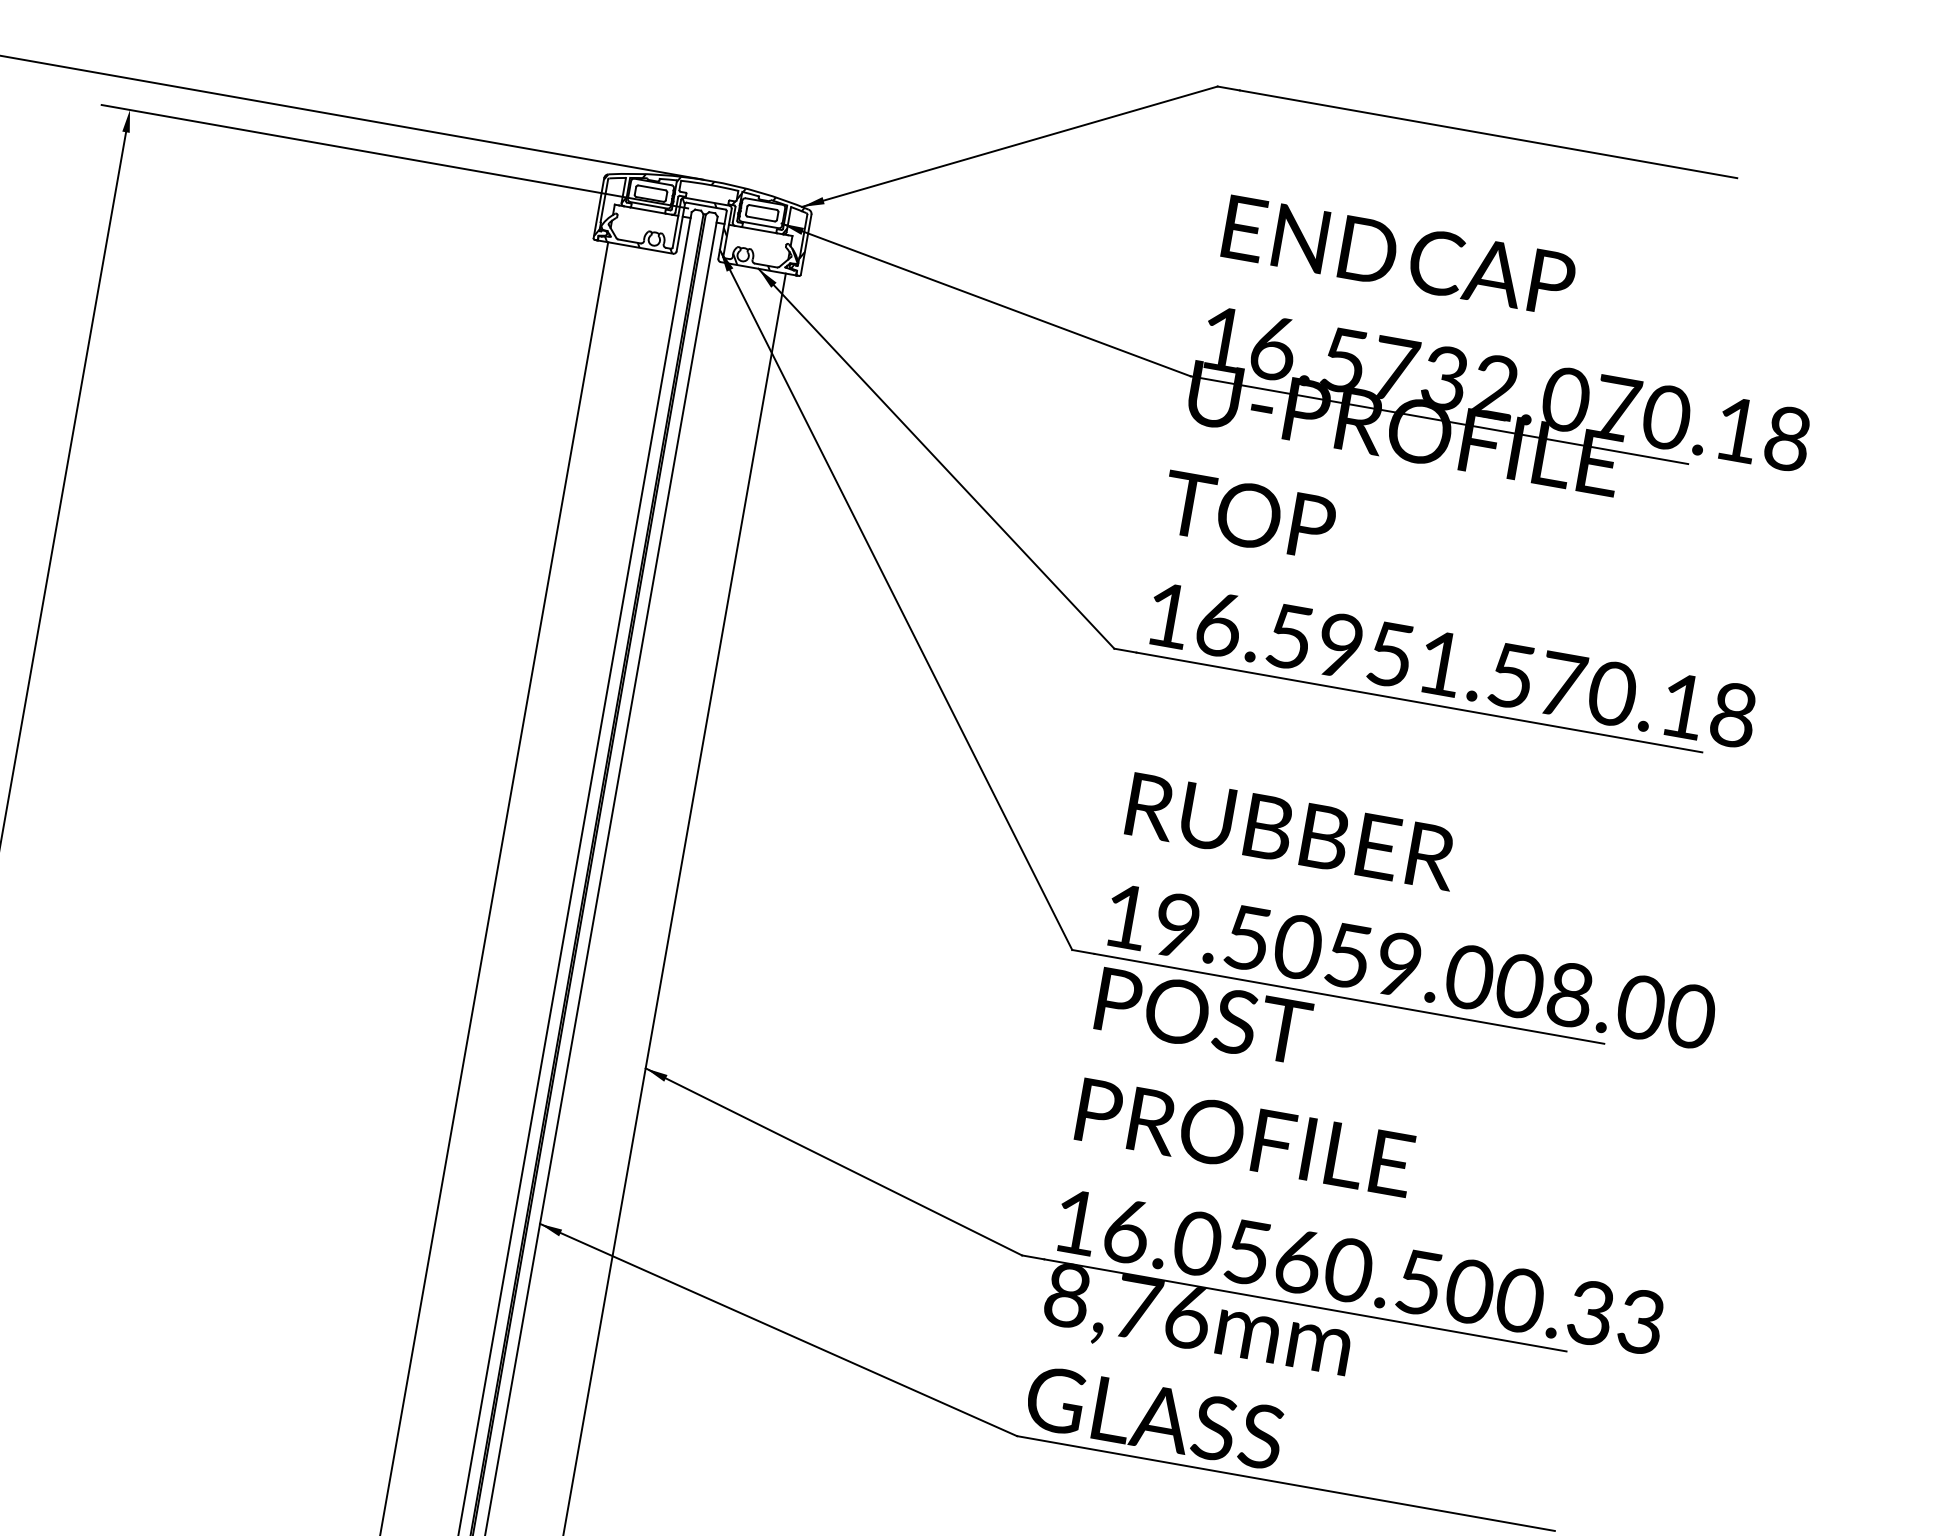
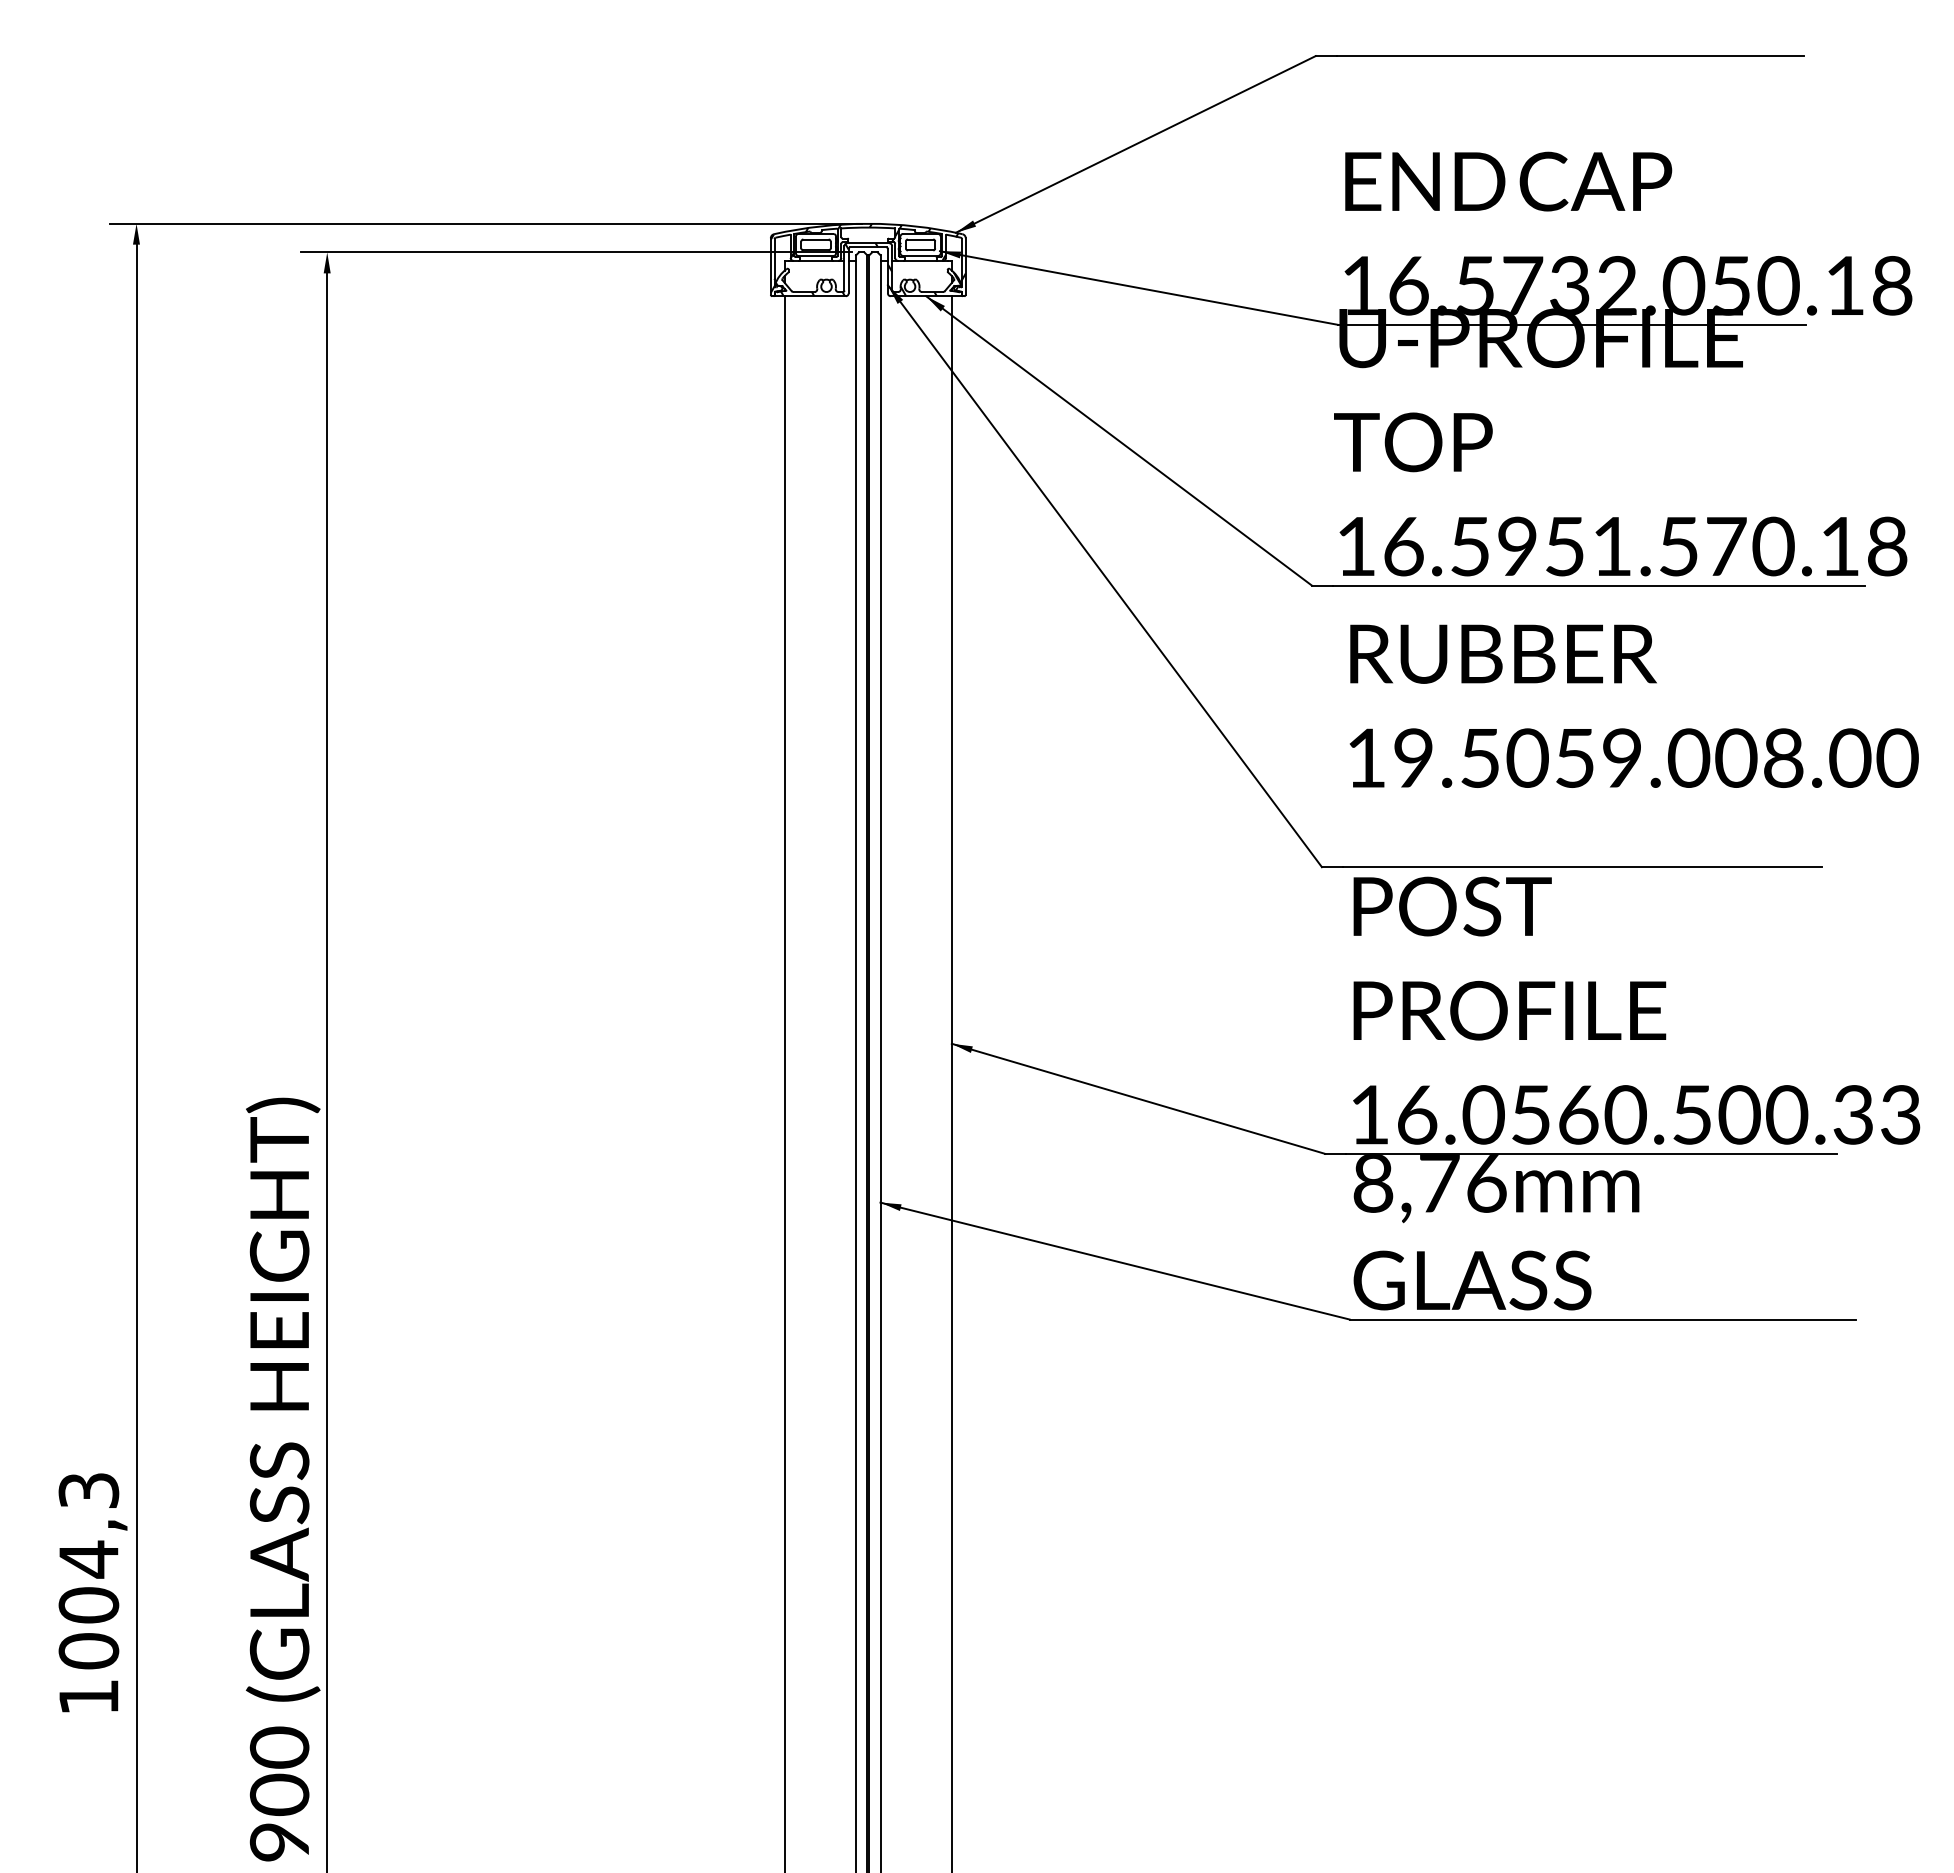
text: (1616, 408) -> (1731, 285), 16.5732.070.18 -> 16.5732.050.18
text: (1420, 910) -> (1633, 705), moved

